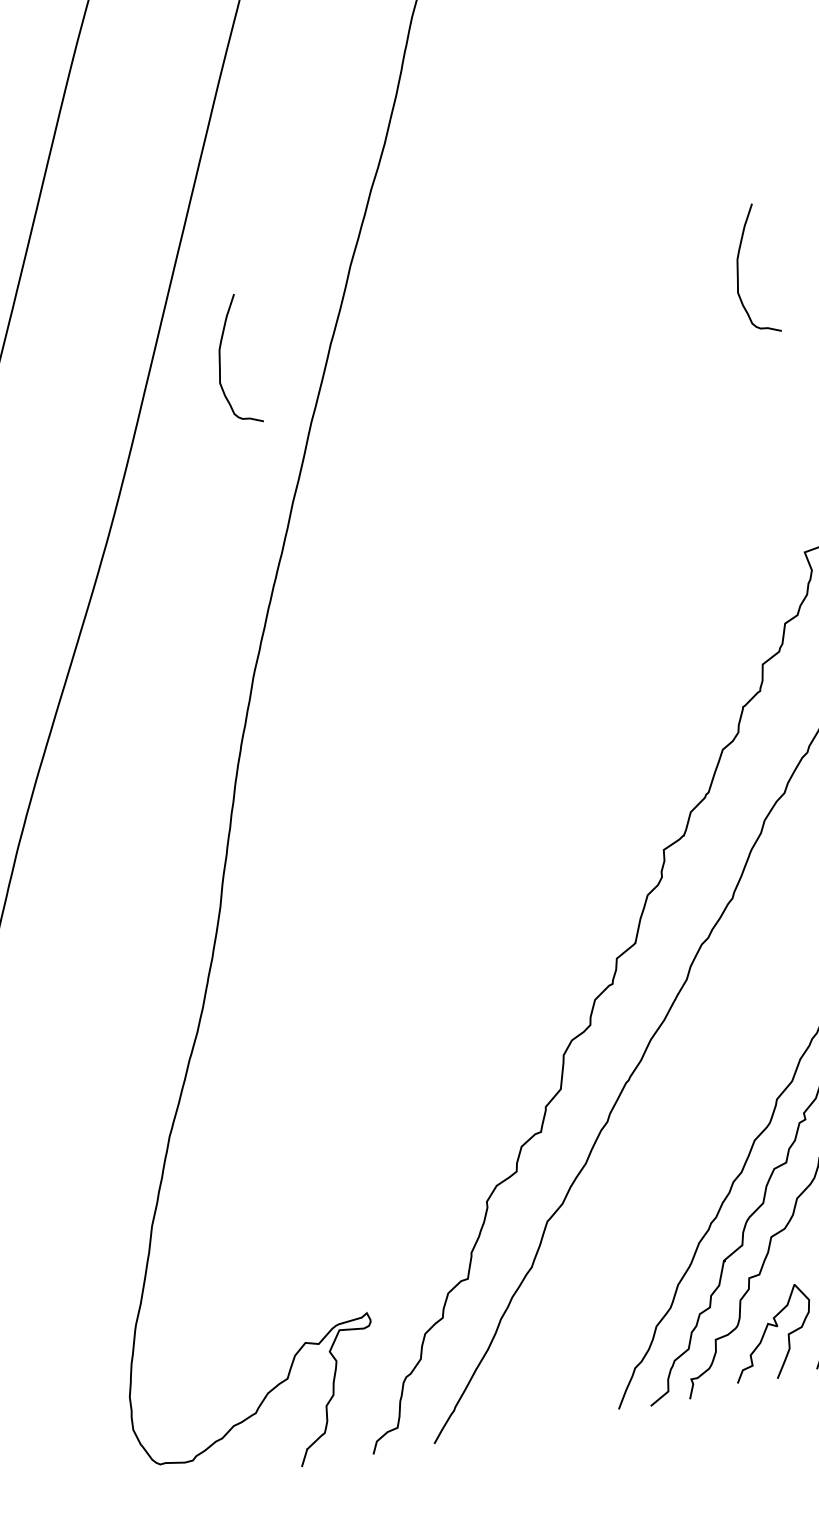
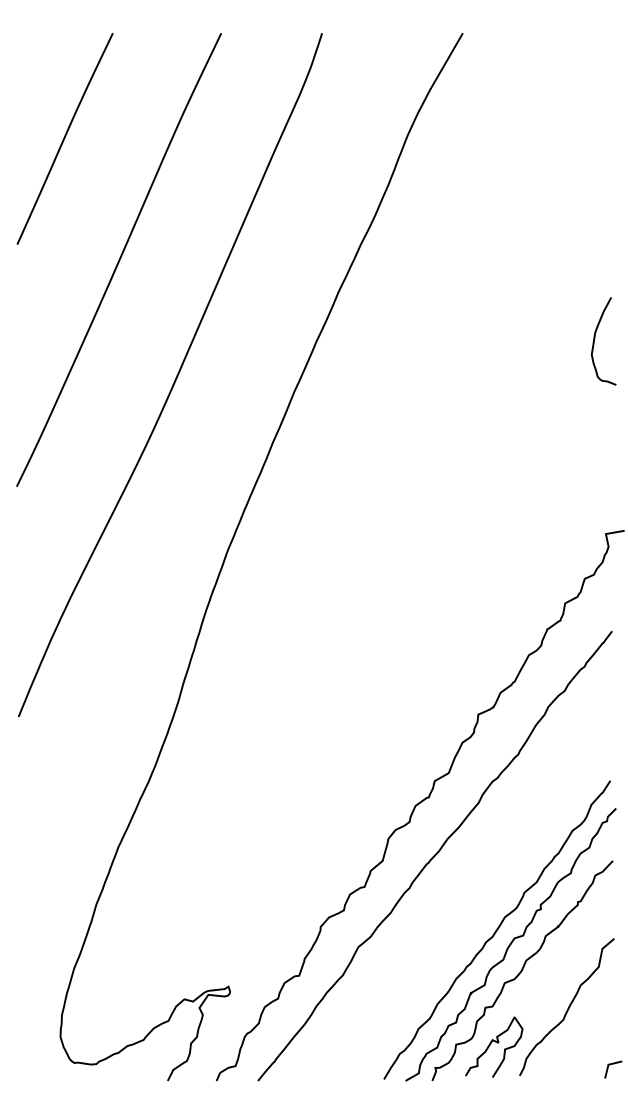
curve: (221, 359) -> (242, 339), removed

